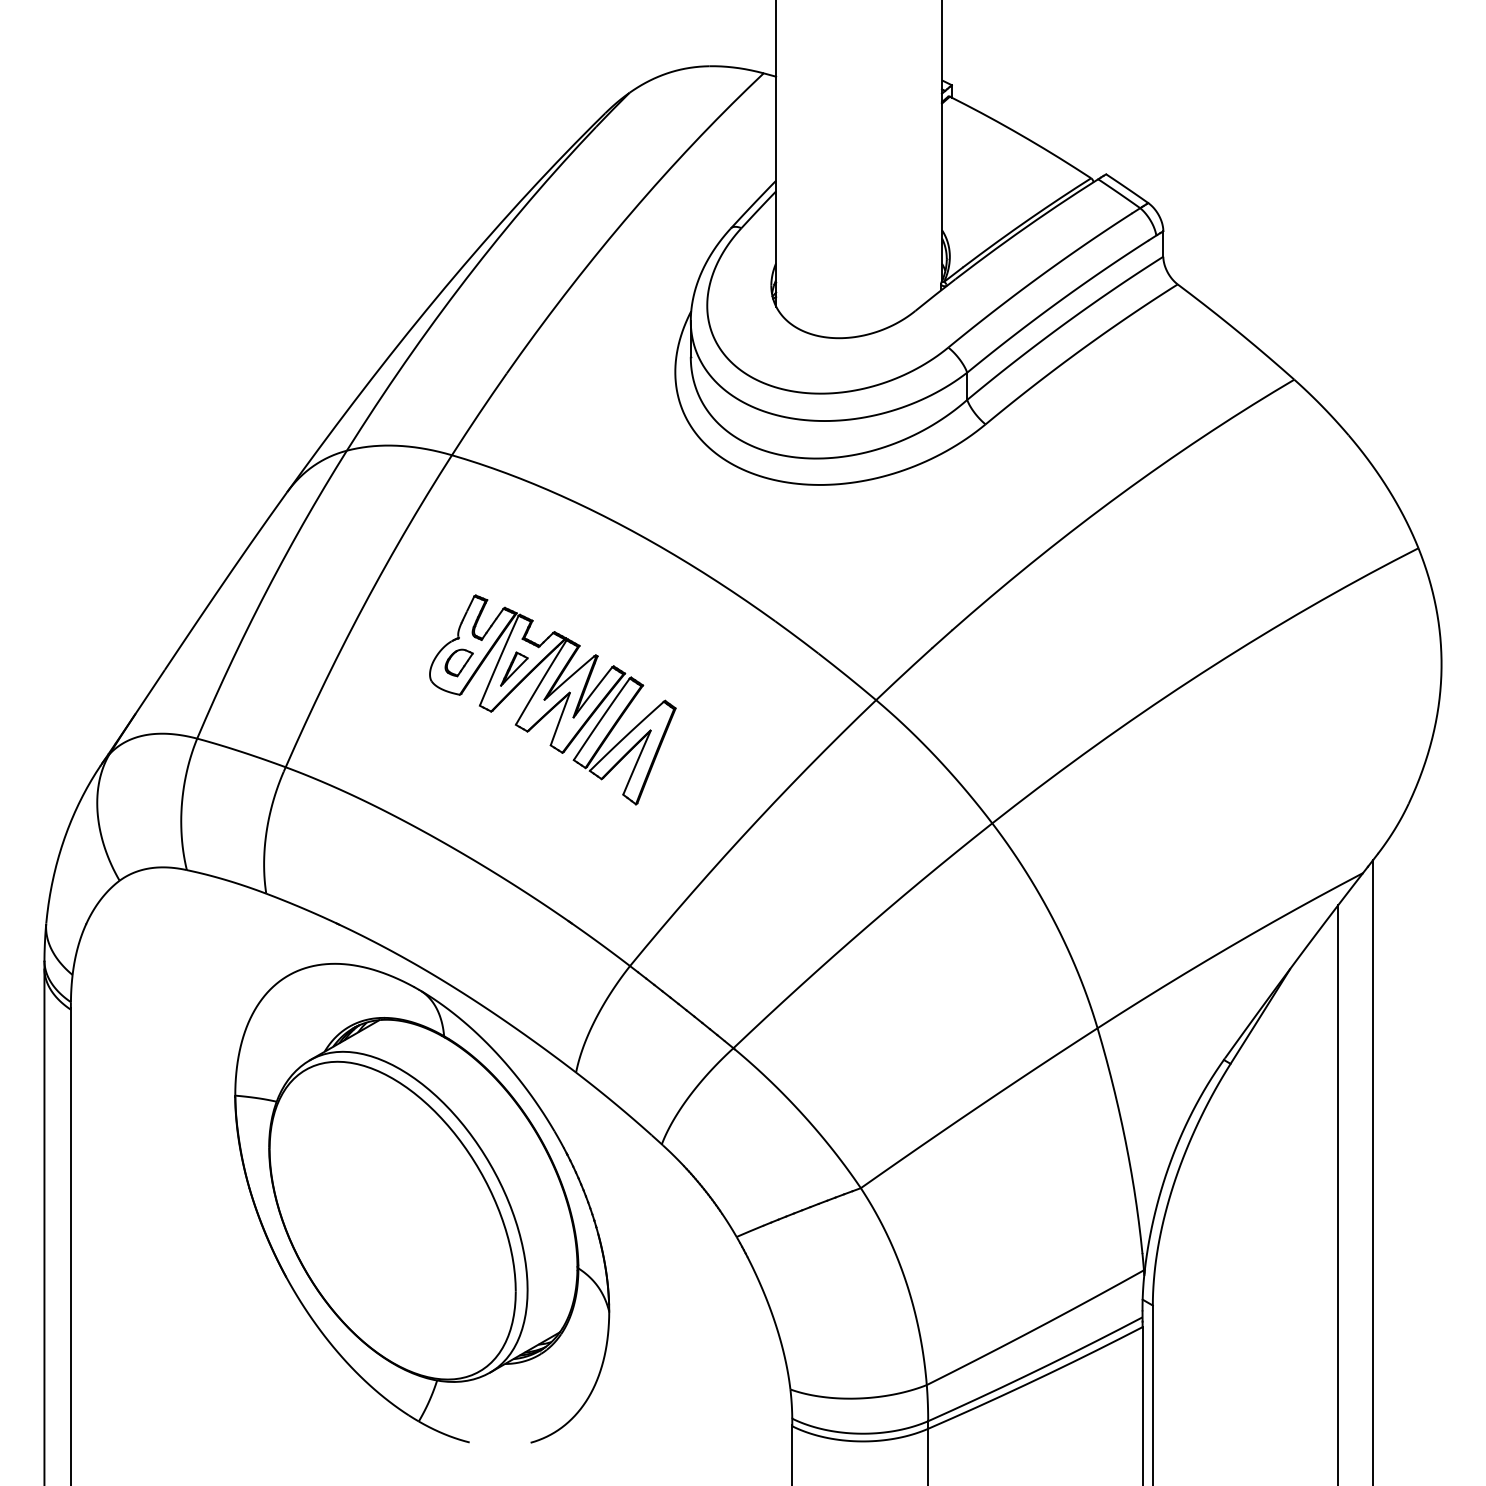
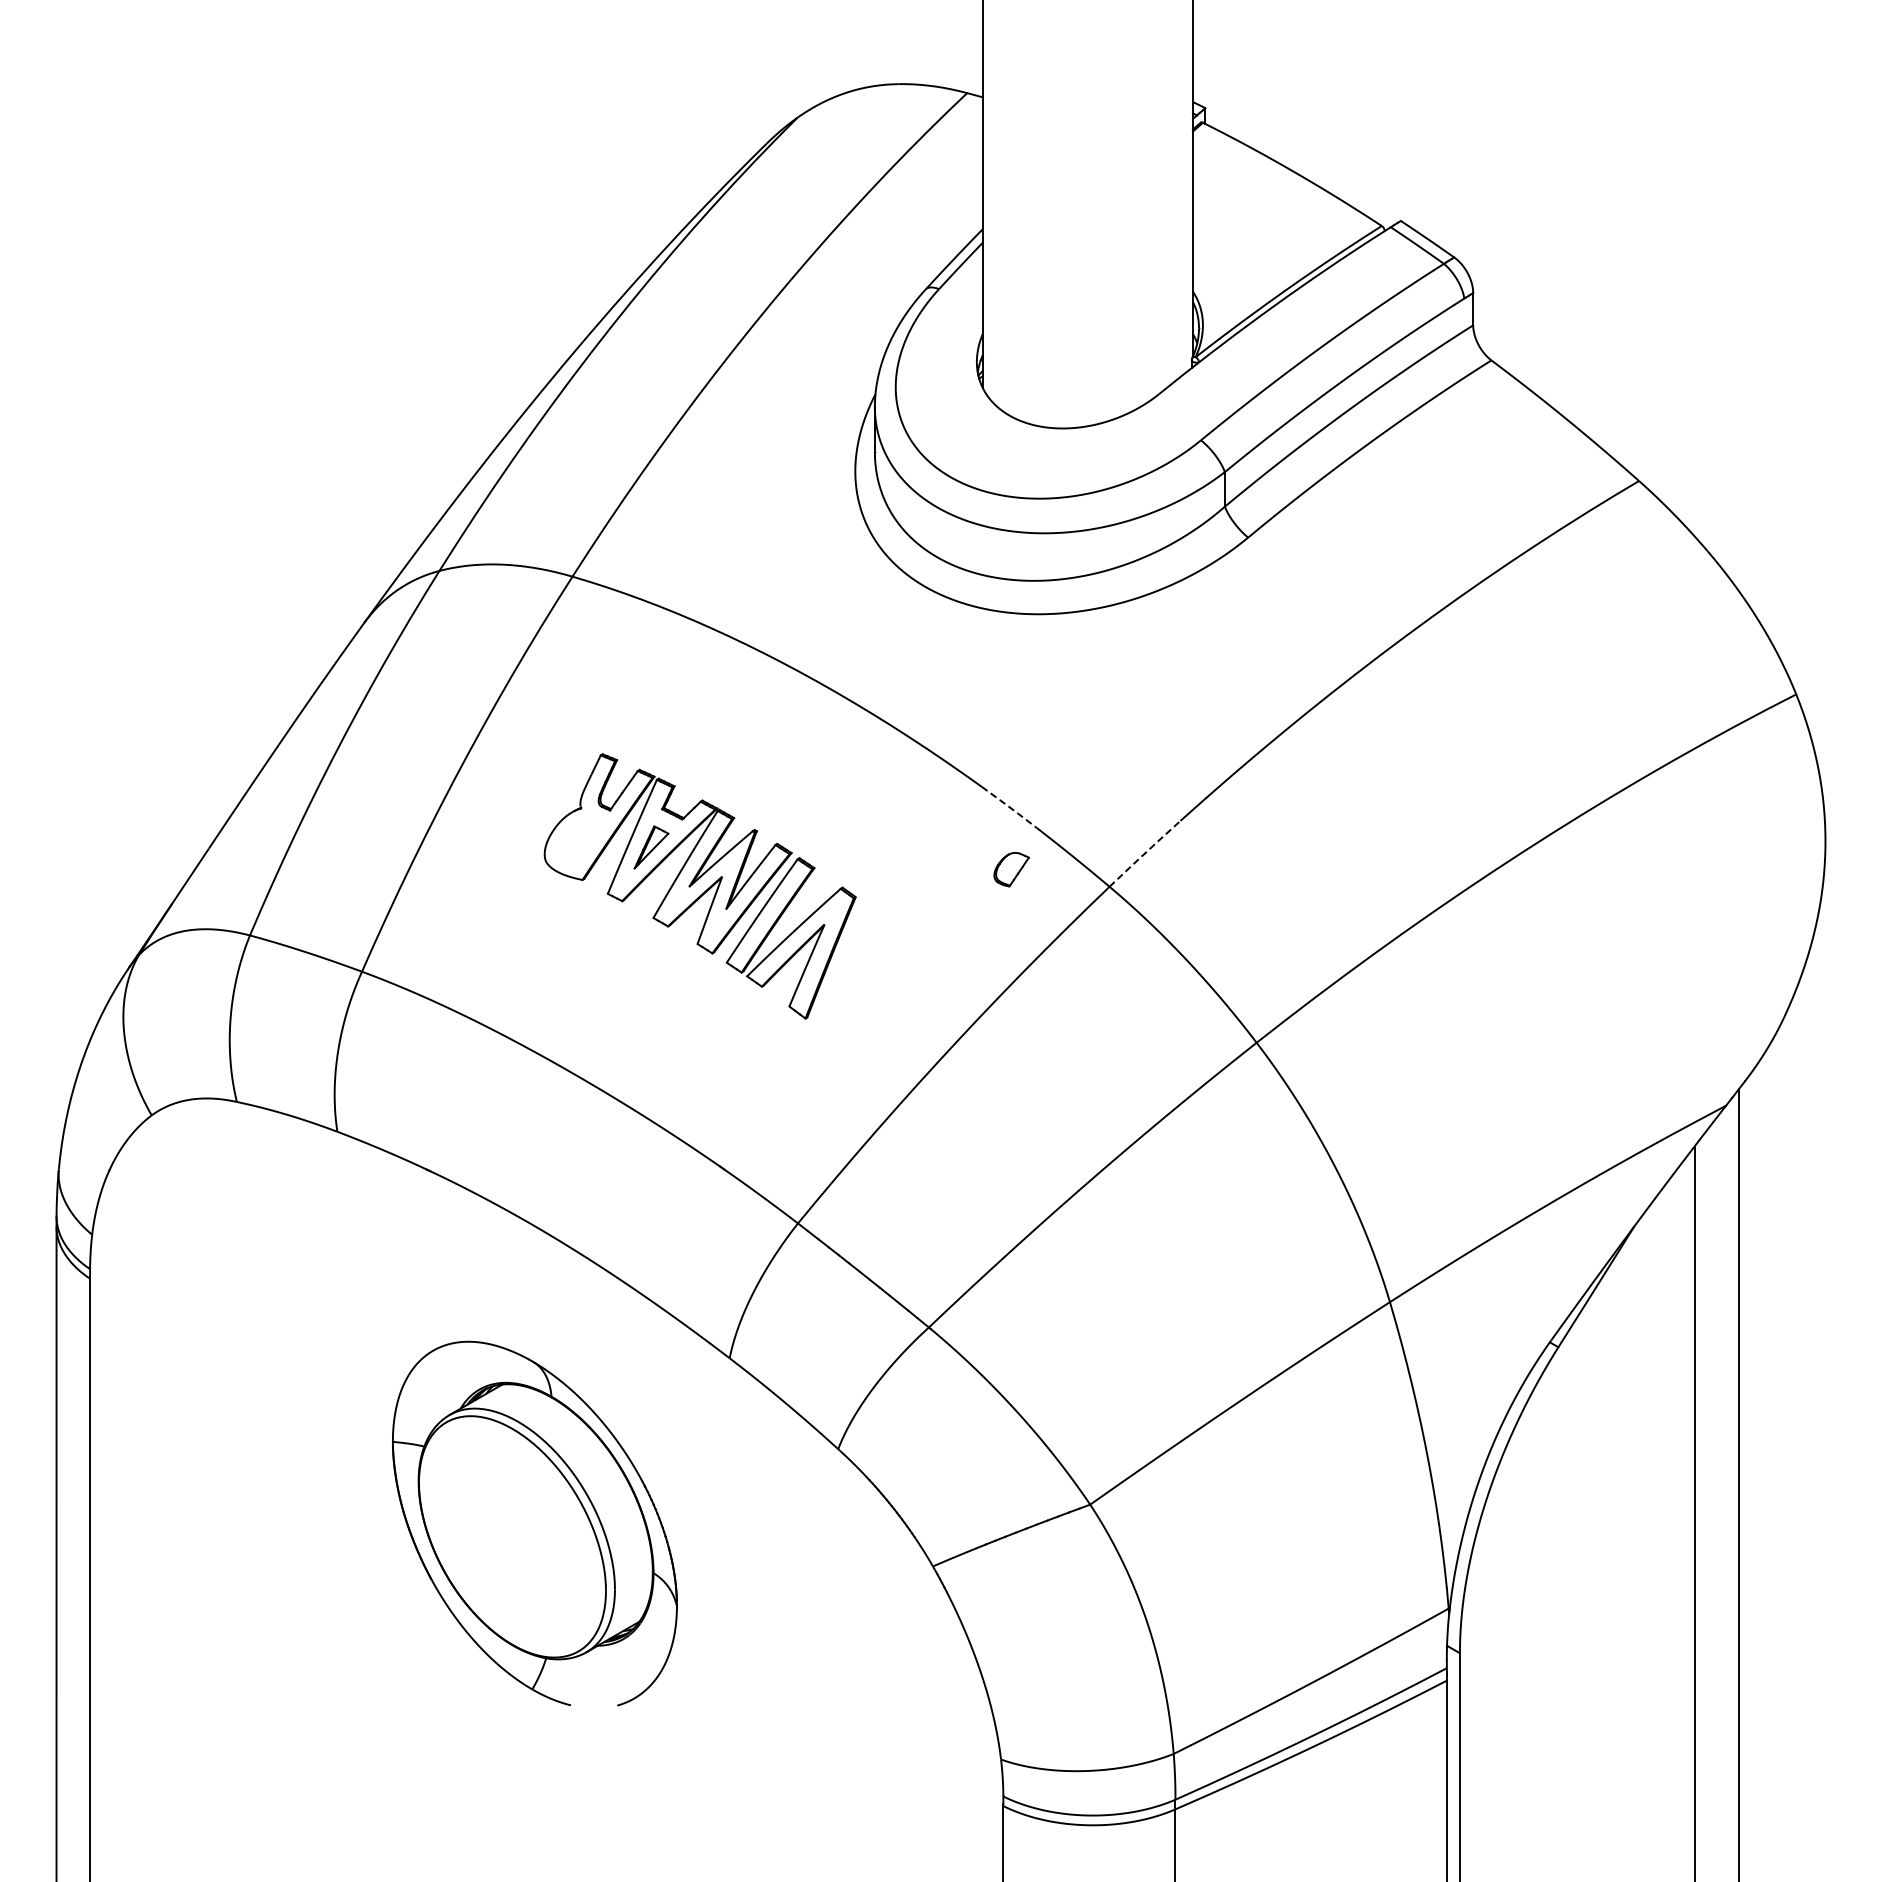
line: (797, 637) -> (1009, 807), solid -> dashed
part: (459, 662) -> (1011, 869), moved
line: (904, 673) -> (1145, 852), solid -> dashed
part: (421, 1203) -> (534, 1523), size x0.6

